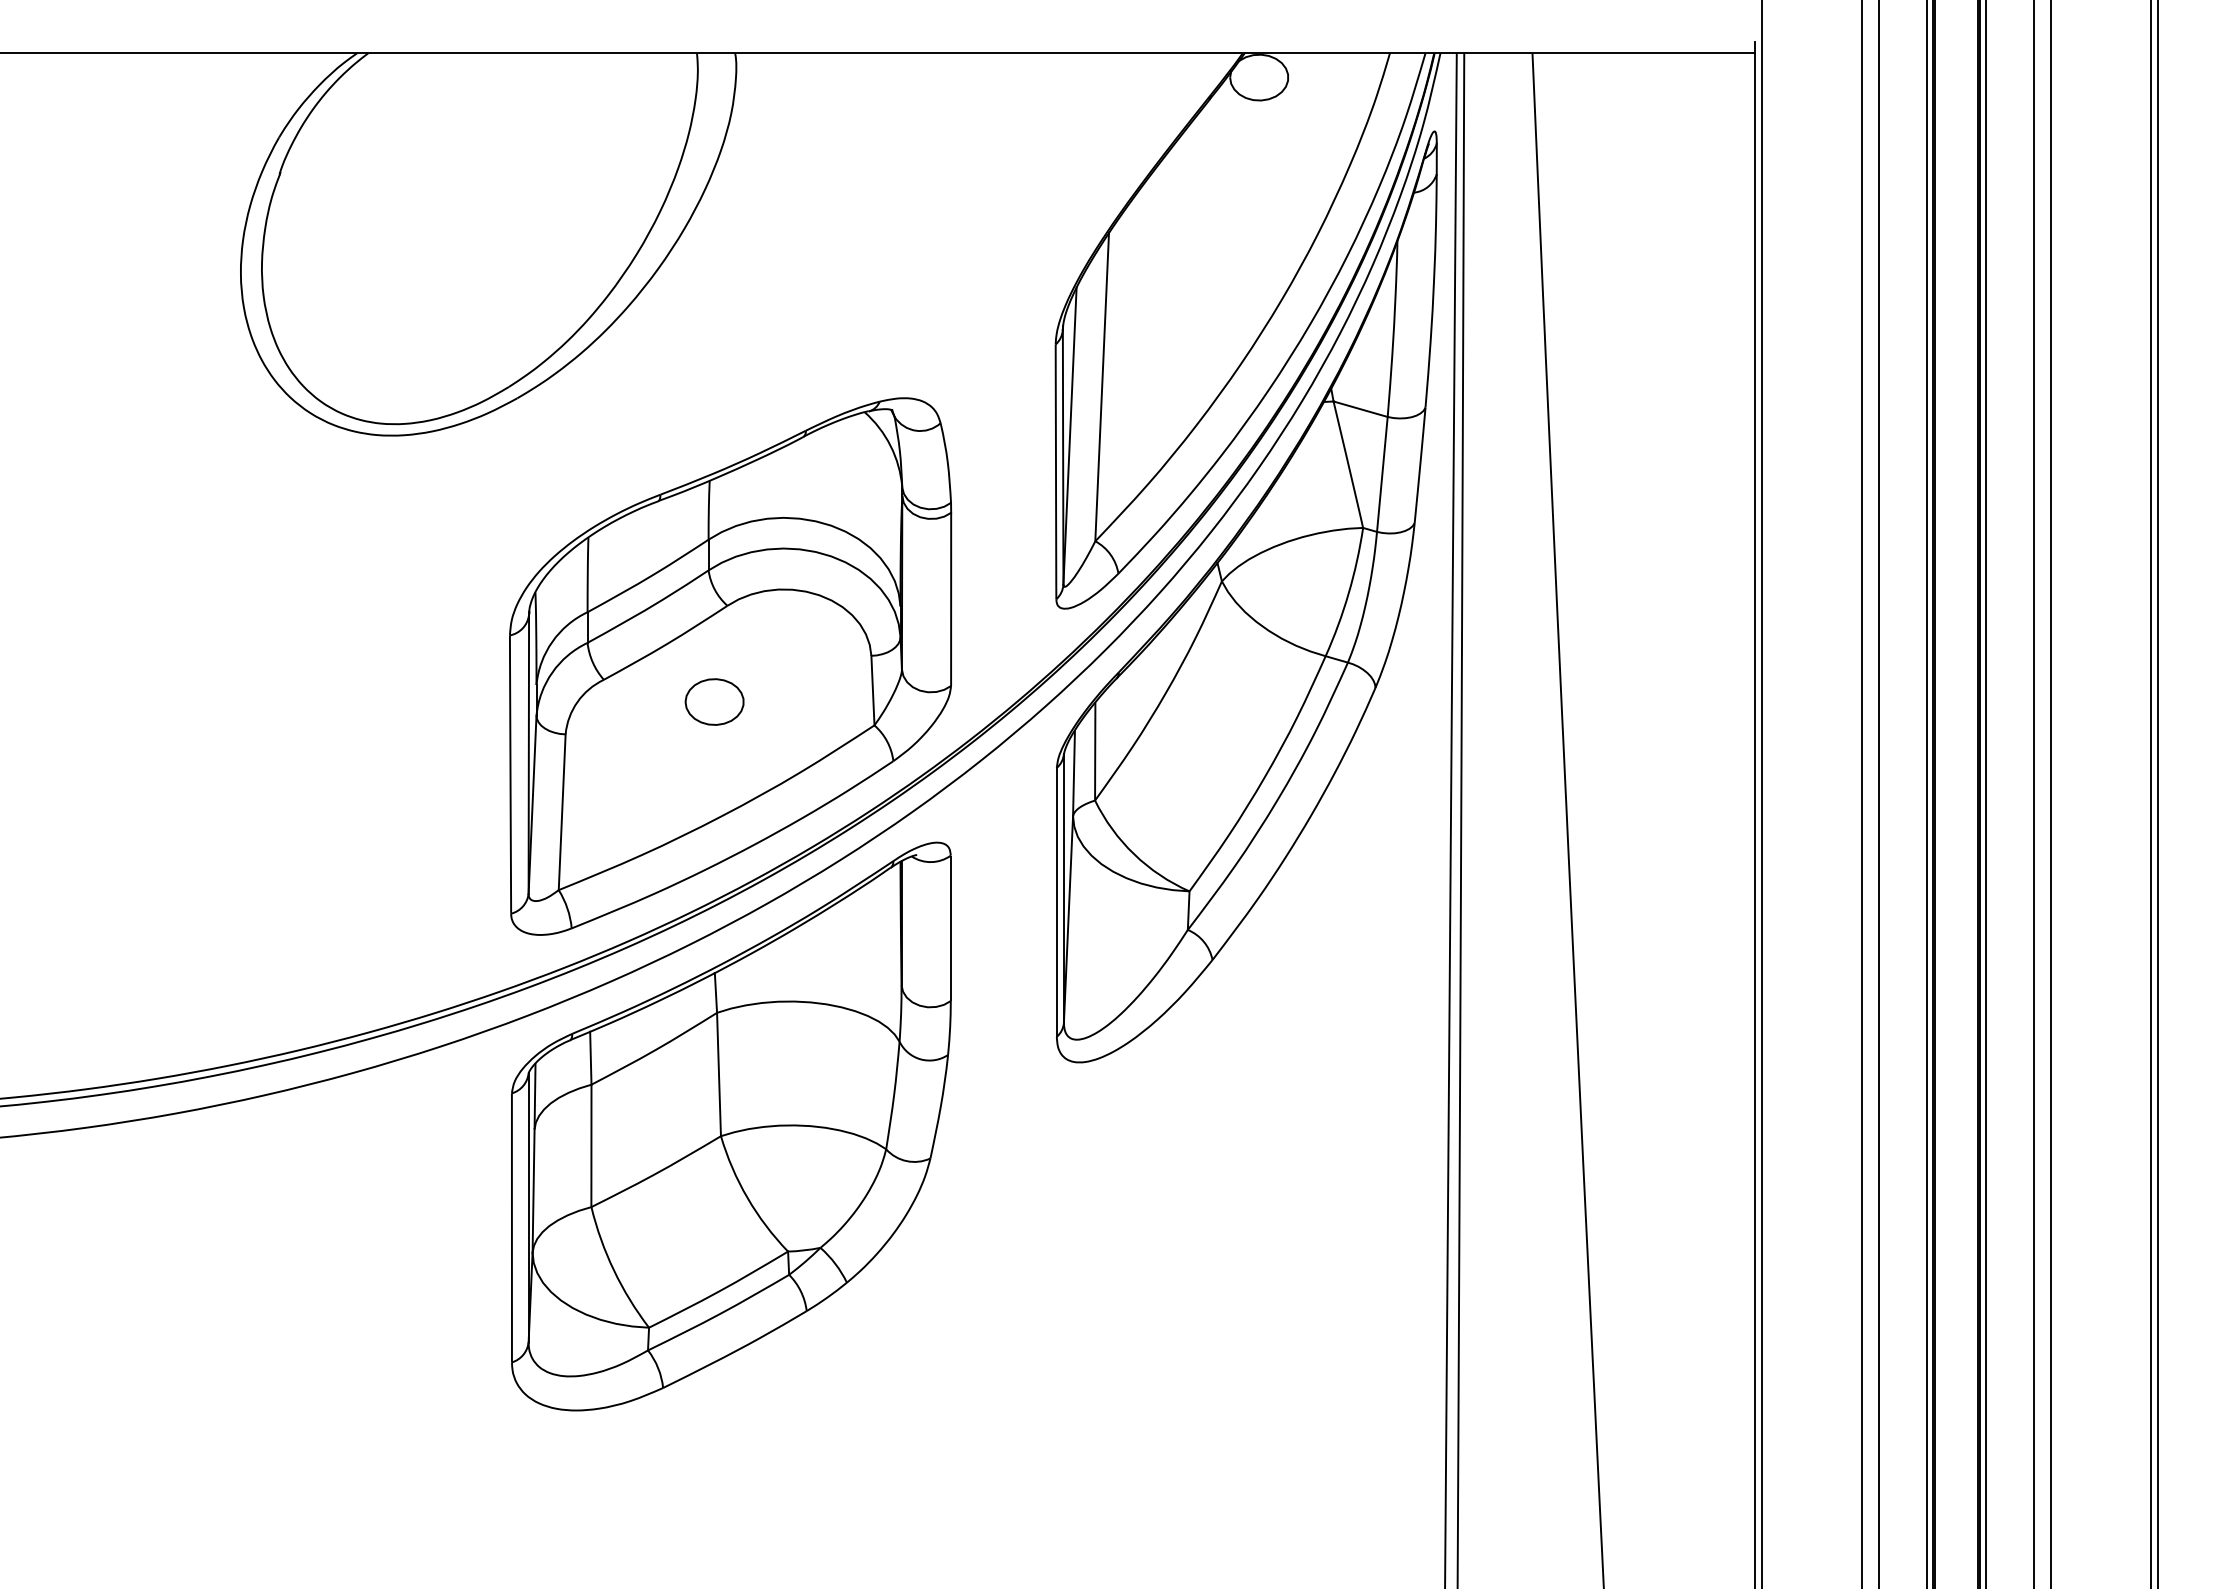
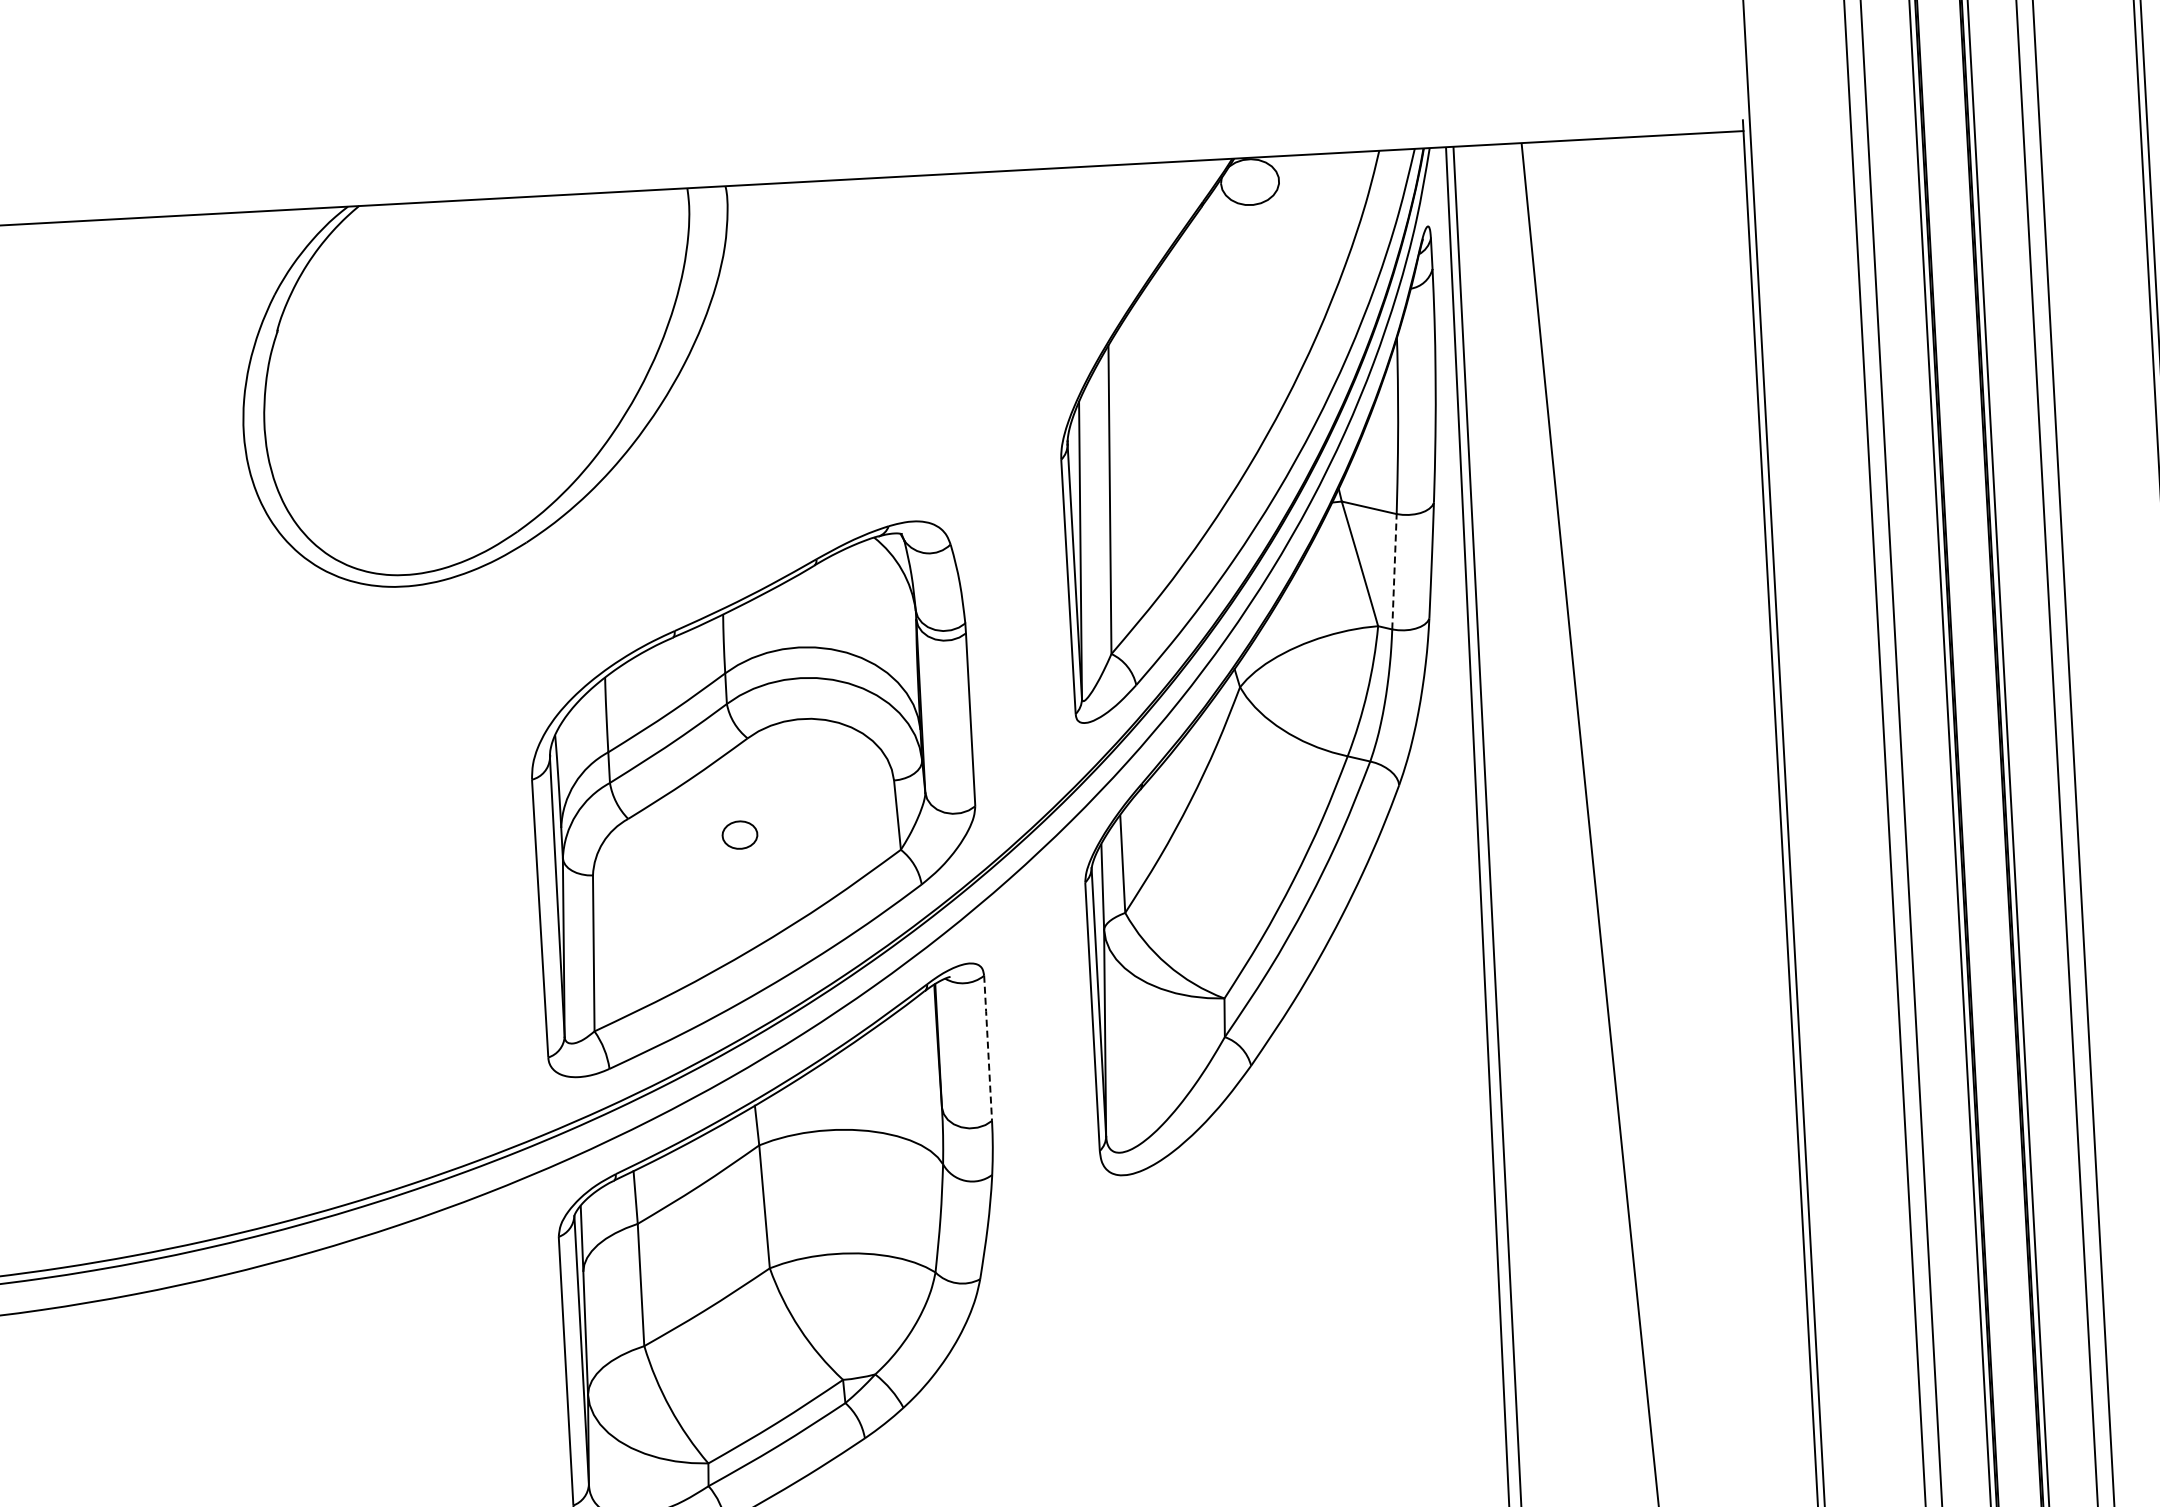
line: (1382, 474) -> (1394, 571), solid -> dashed
part: (714, 701) -> (739, 834), size x0.6
line: (950, 928) -> (987, 1048), solid -> dashed

